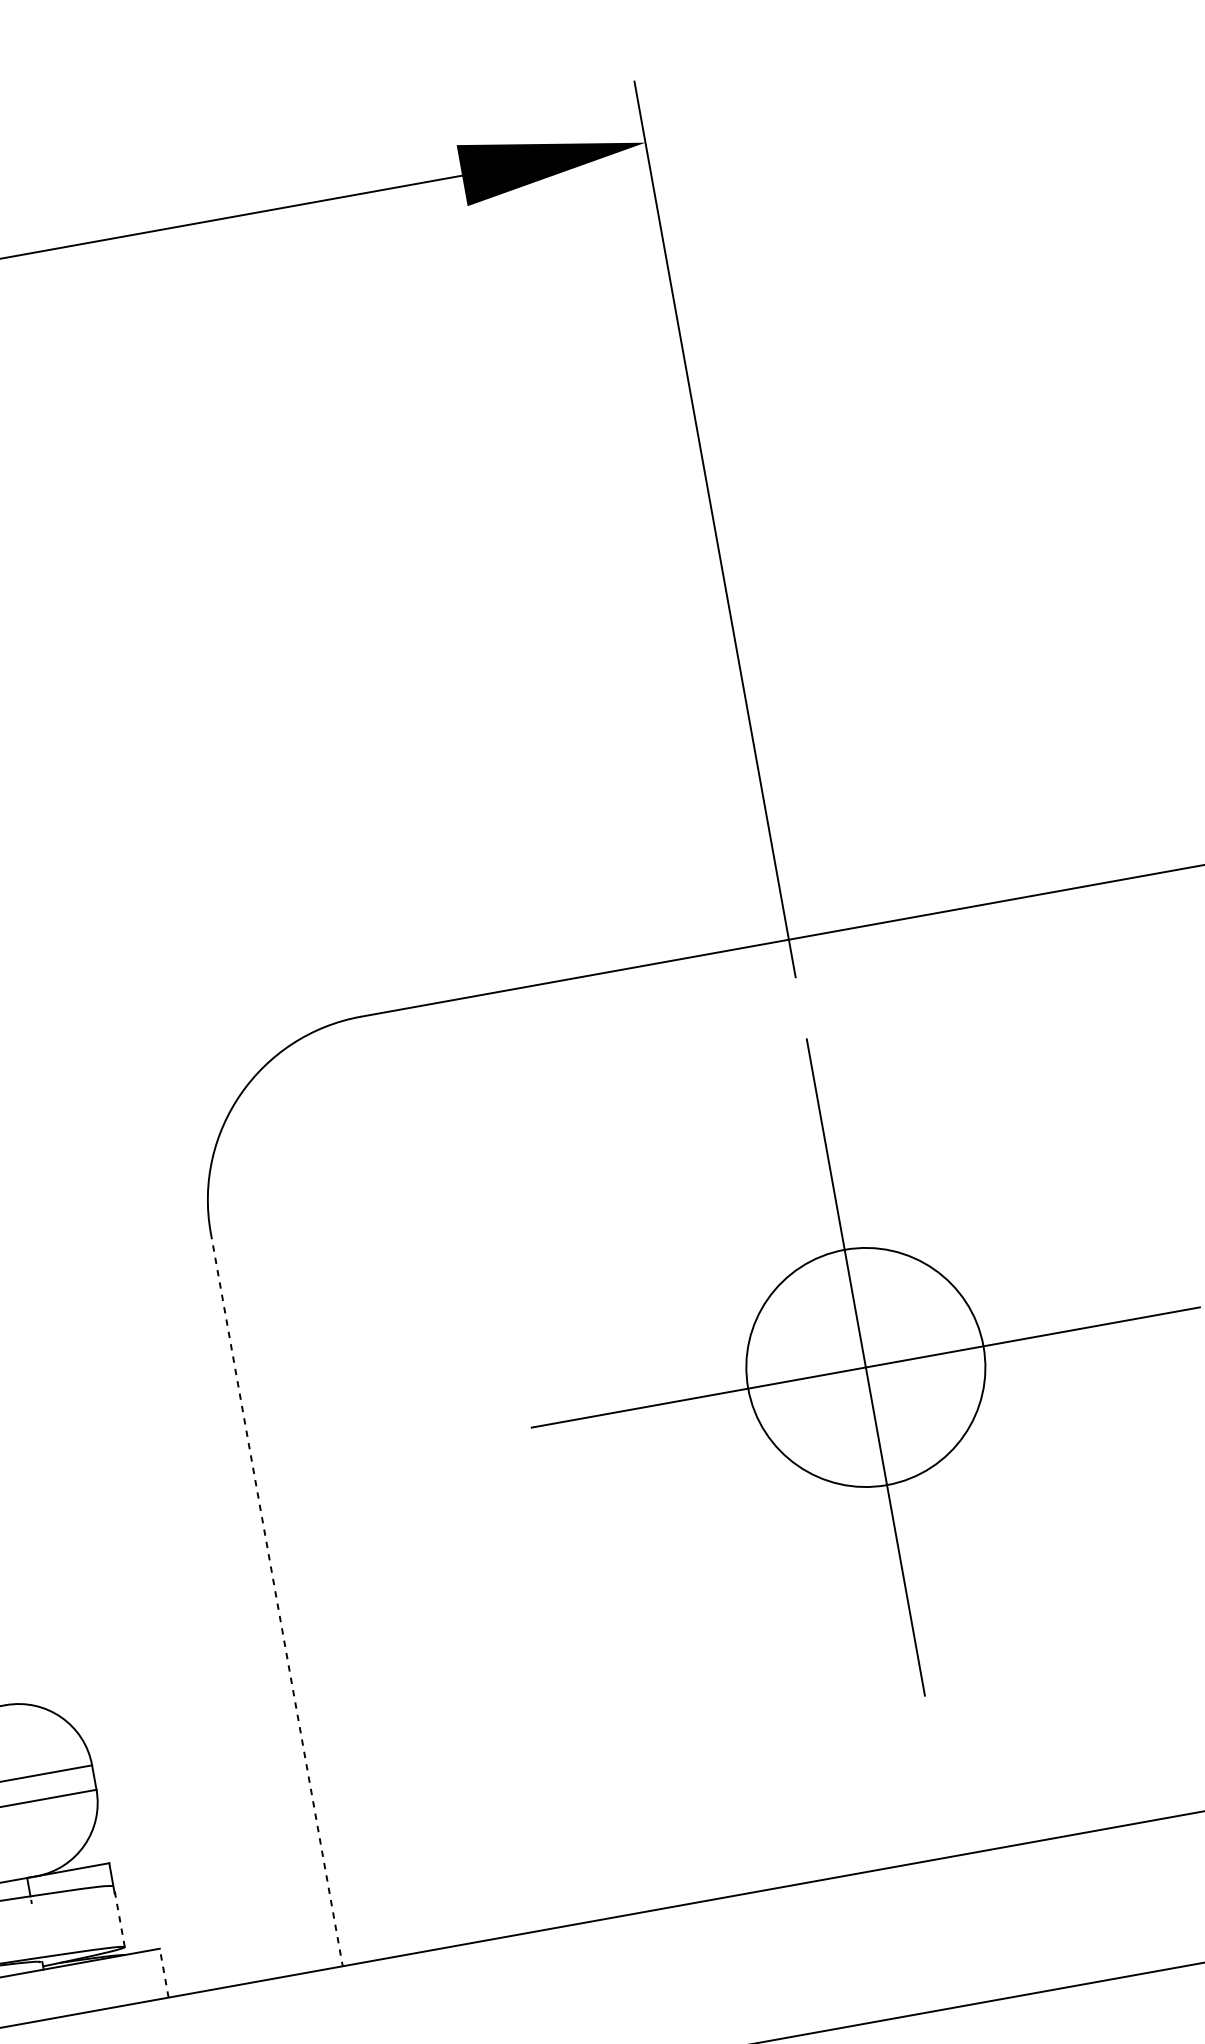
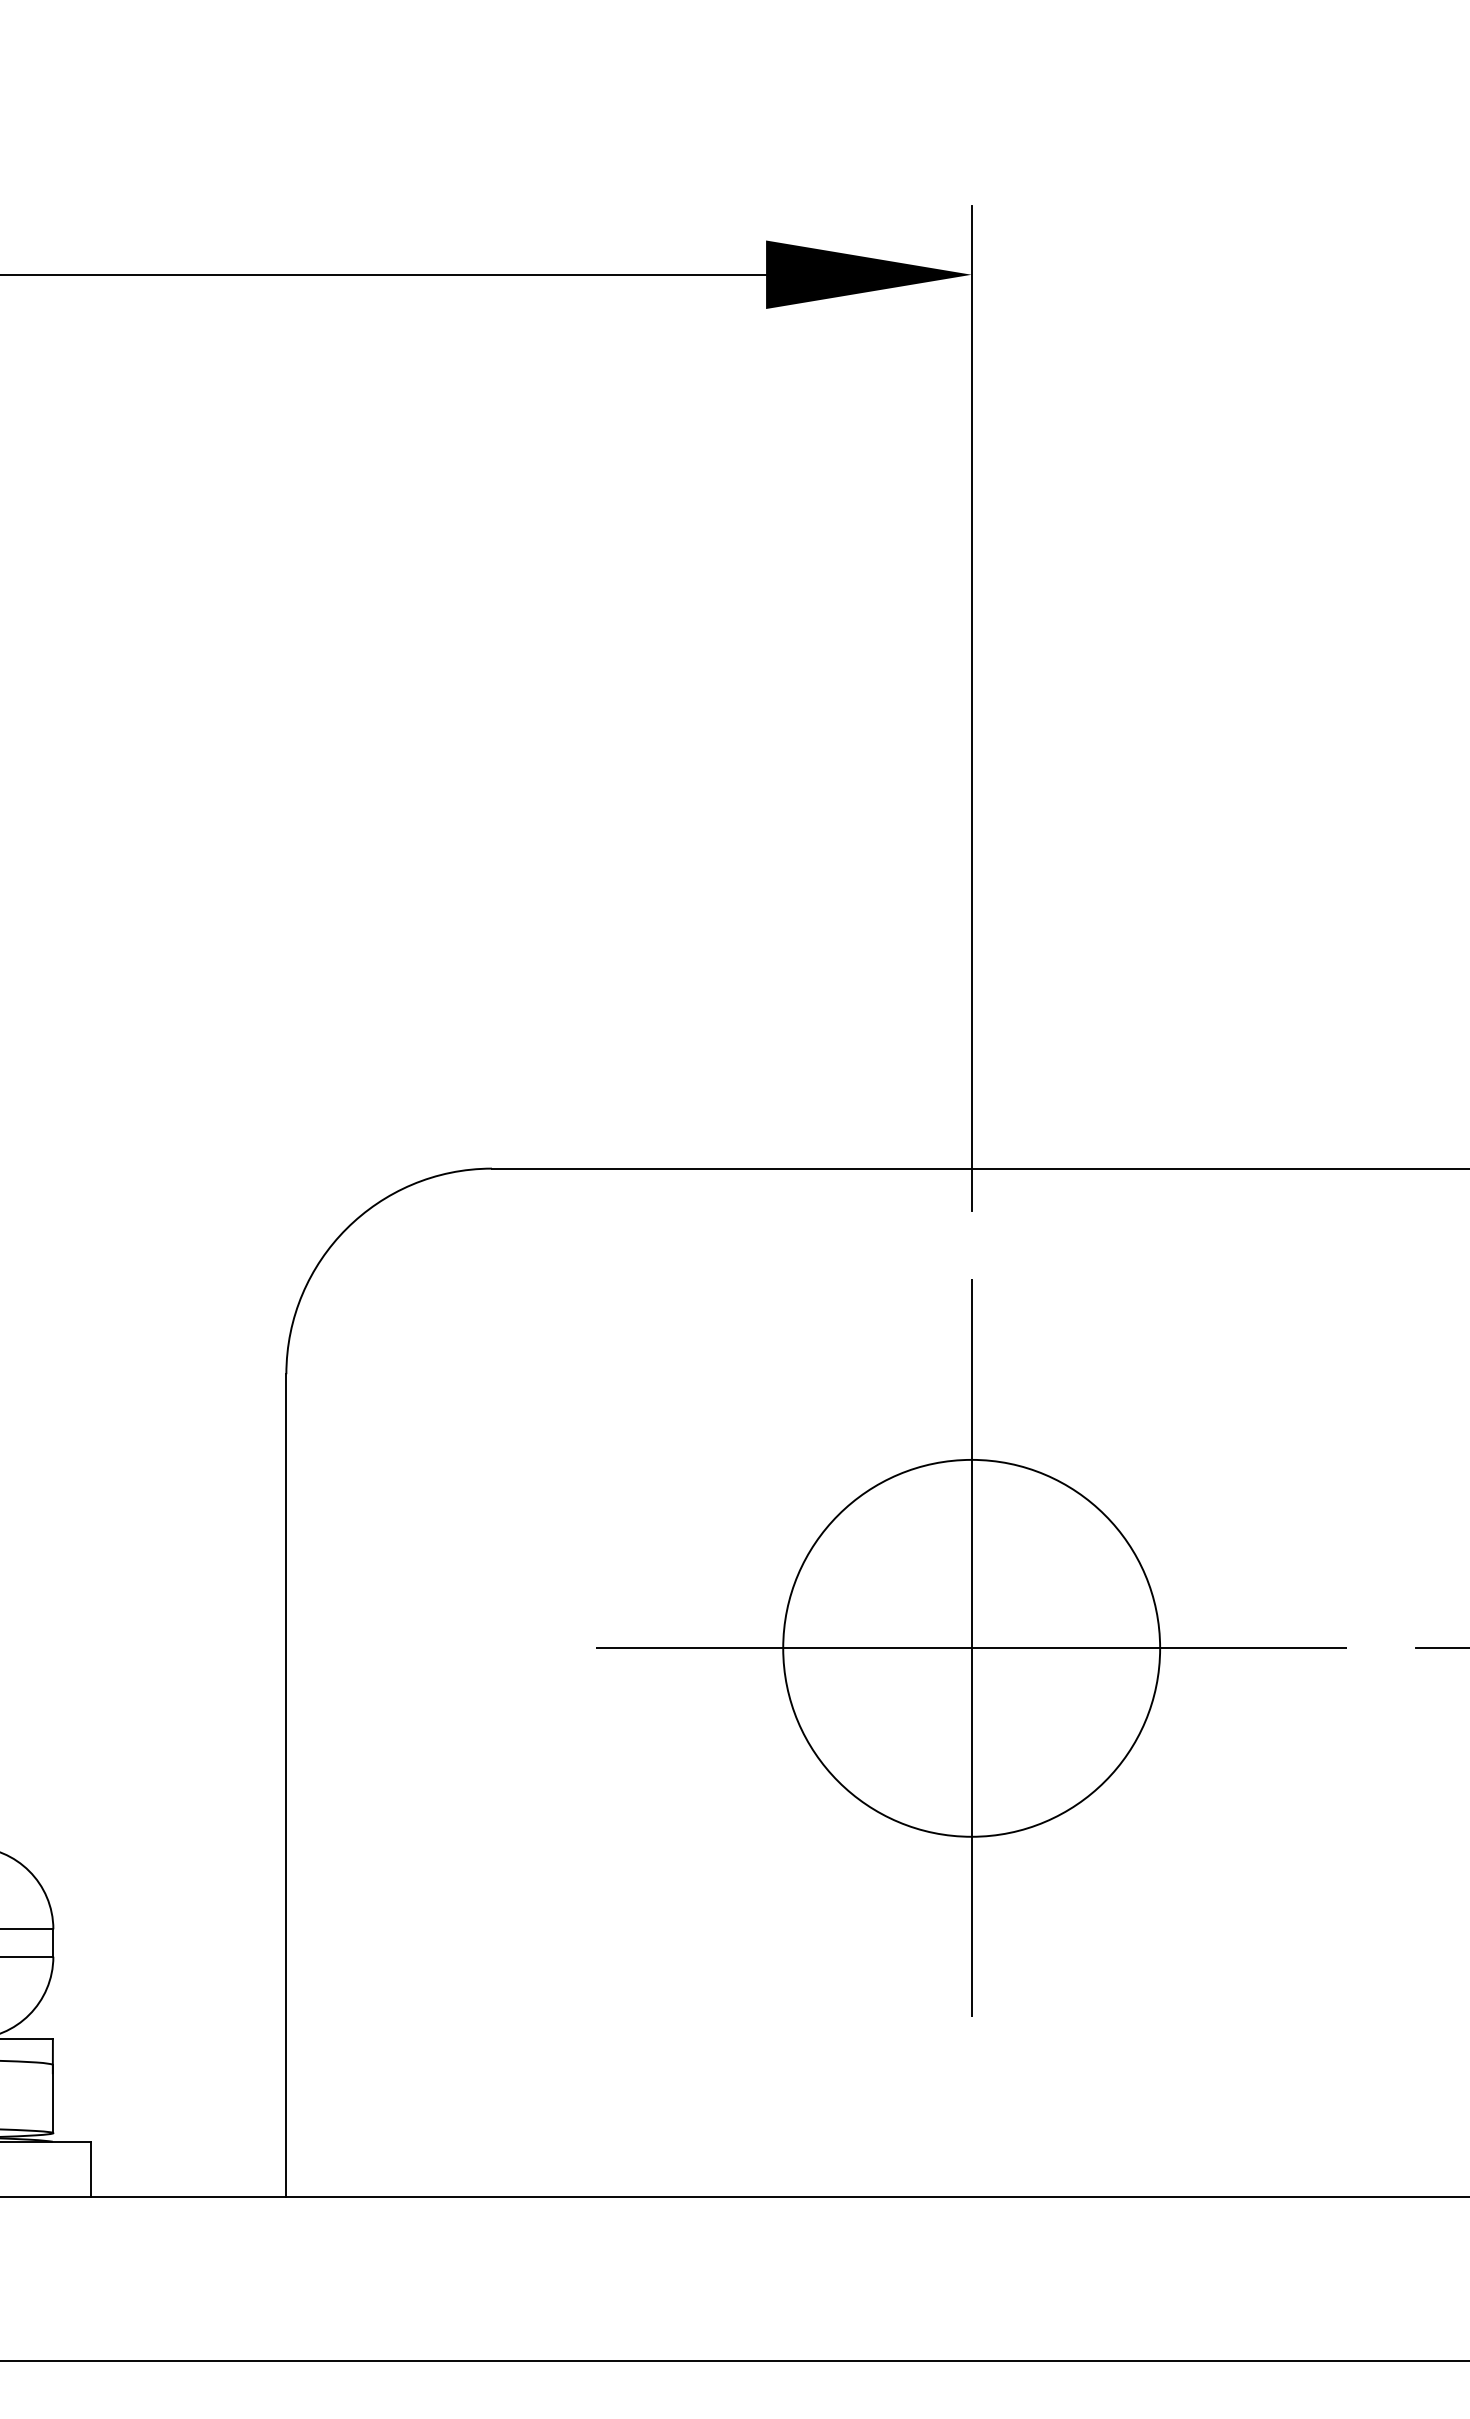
circle: (865, 1366) -> (971, 1647), size x1.43
line: (276, 1599) -> (286, 1785), dashed -> solid
line: (119, 1916) -> (53, 2098), dashed -> solid
line: (164, 1972) -> (91, 2168), dashed -> solid

